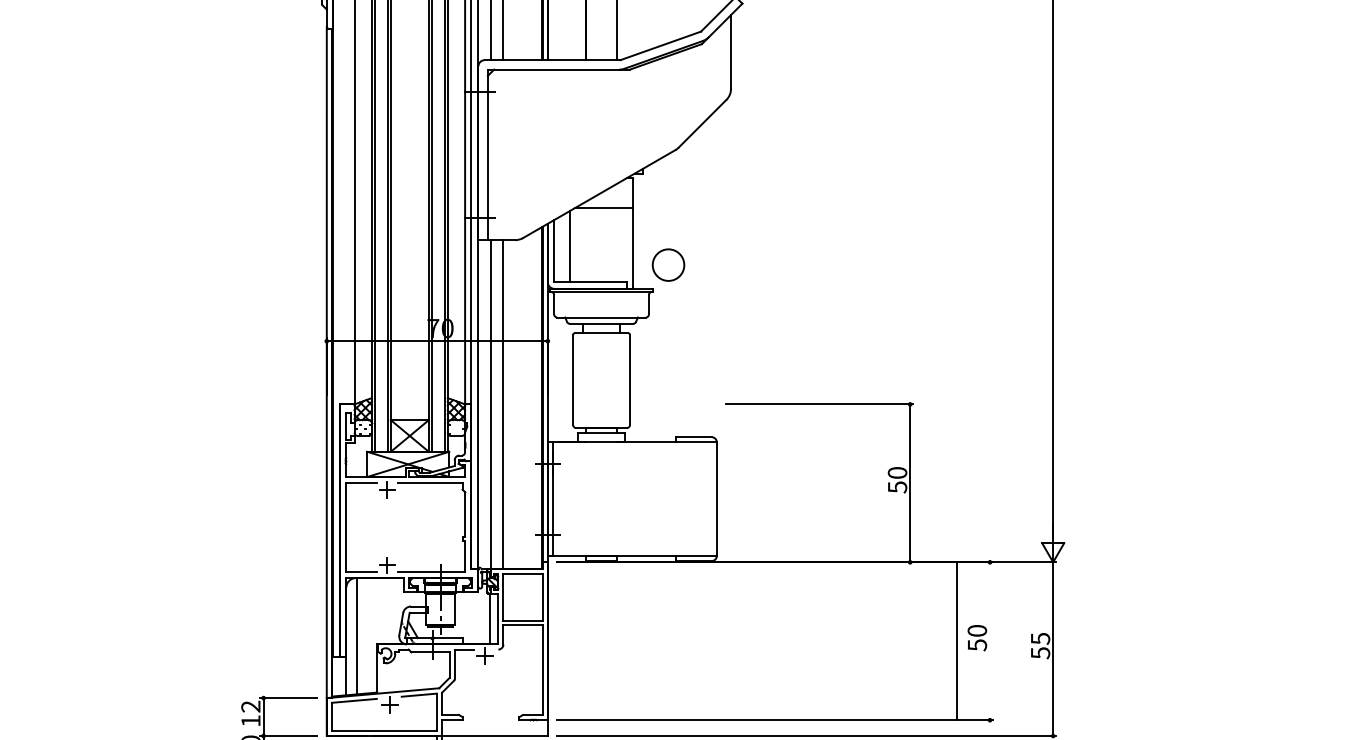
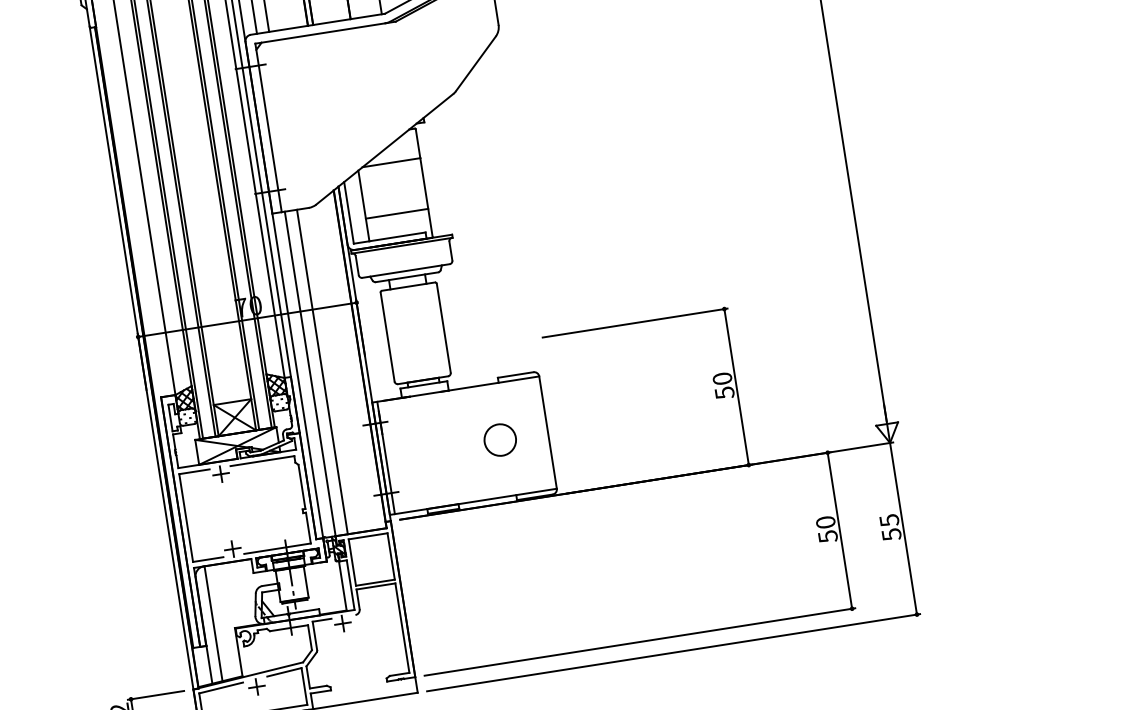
line: (601, 259) -> (397, 213), added
circle: (668, 264) -> (500, 439), moved
line: (957, 641) -> (840, 530), moved

